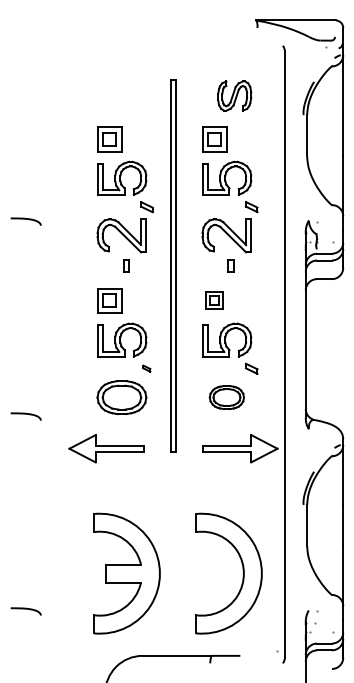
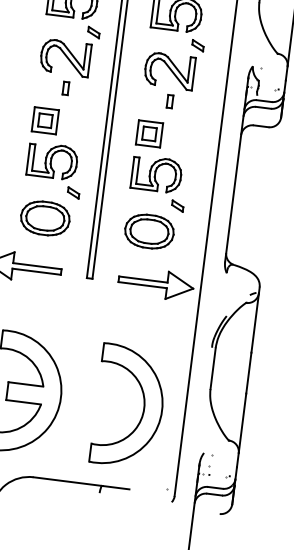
part: (214, 300) -> (149, 133), size x1.43
part: (146, 368) -> (73, 192), size x1.67
part: (226, 397) -> (149, 231), size x1.43

